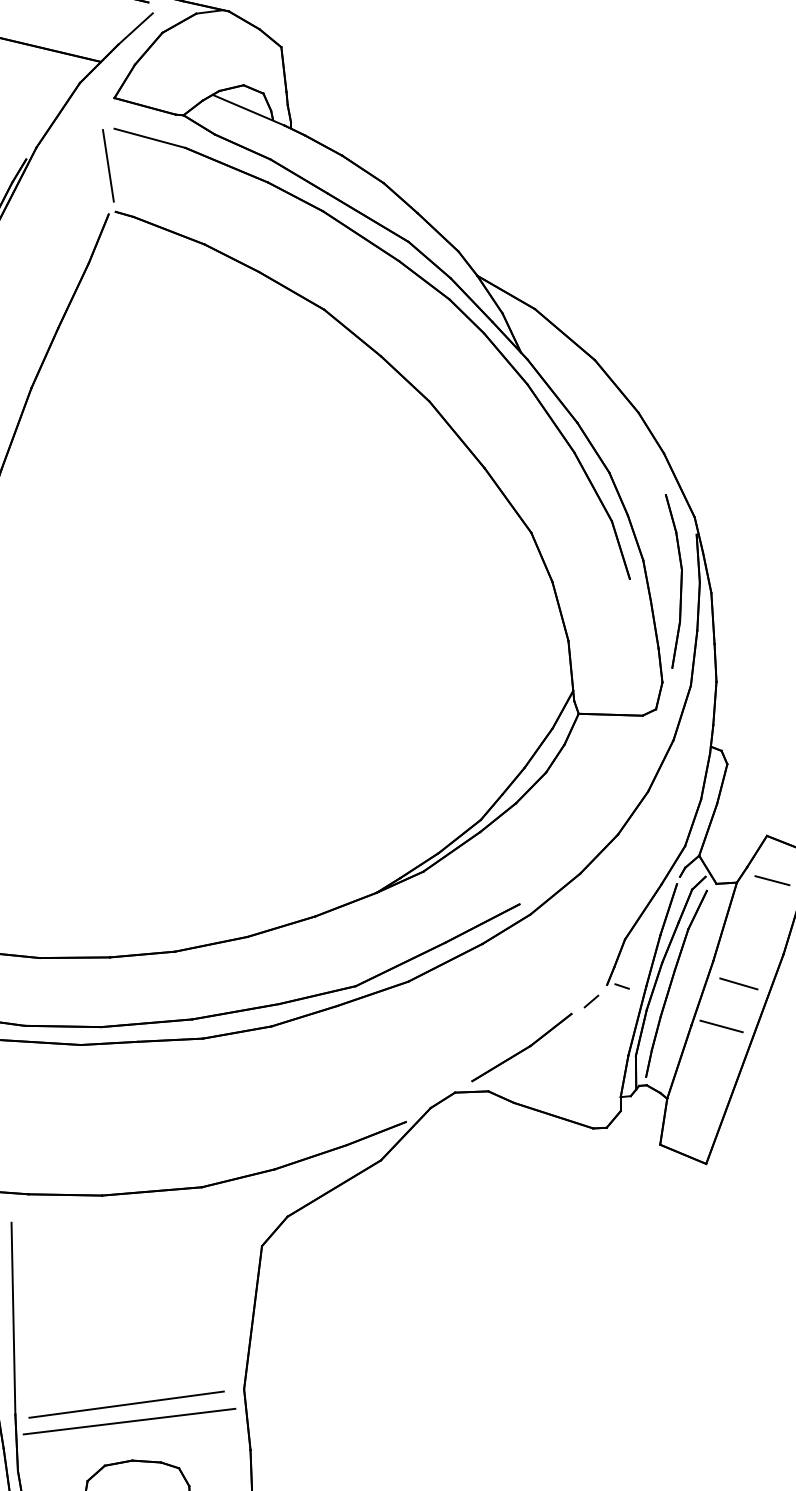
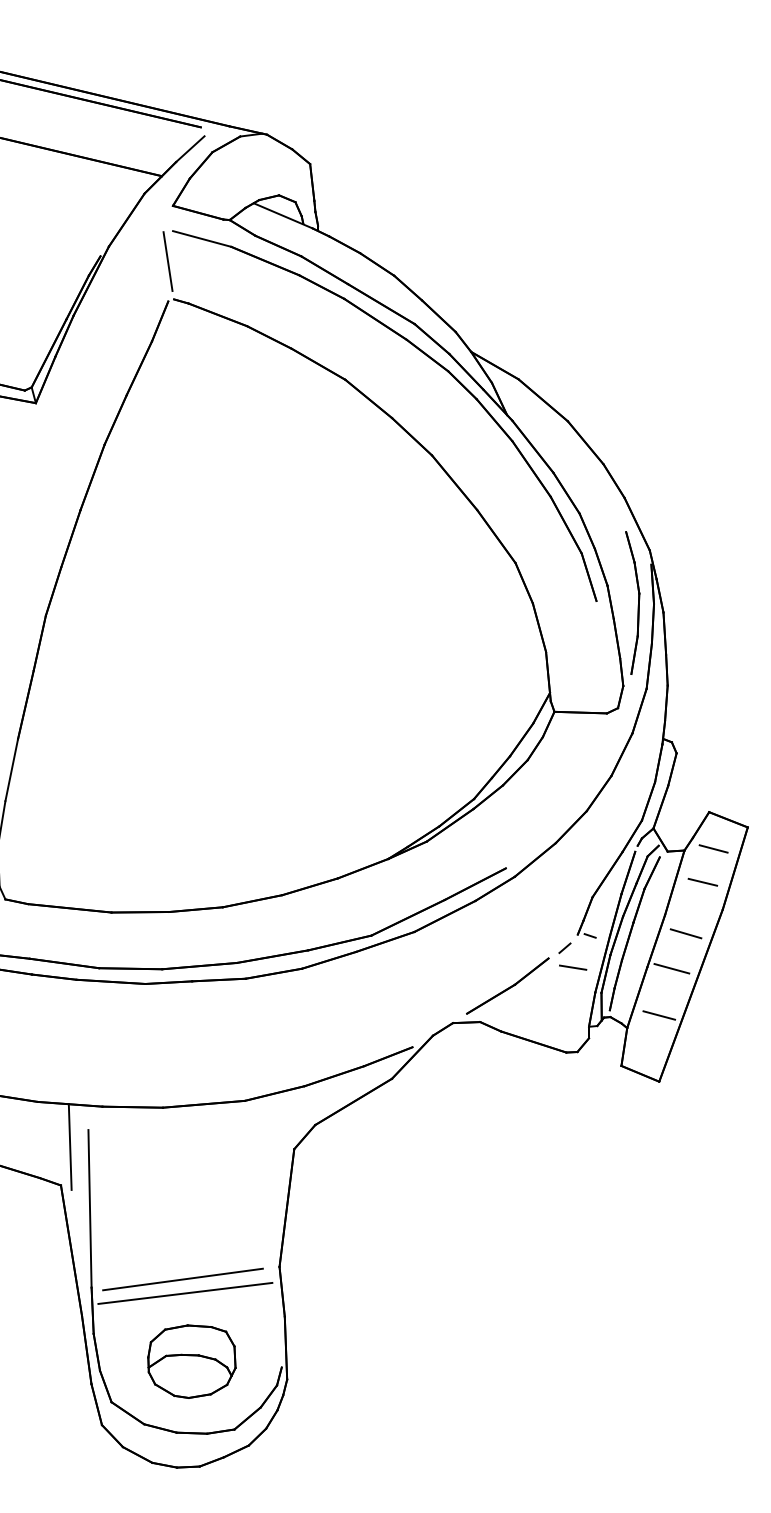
line: (758, 920) -> (702, 881), added
line: (600, 1024) -> (572, 967), added
line: (706, 1083) -> (659, 1015), added

